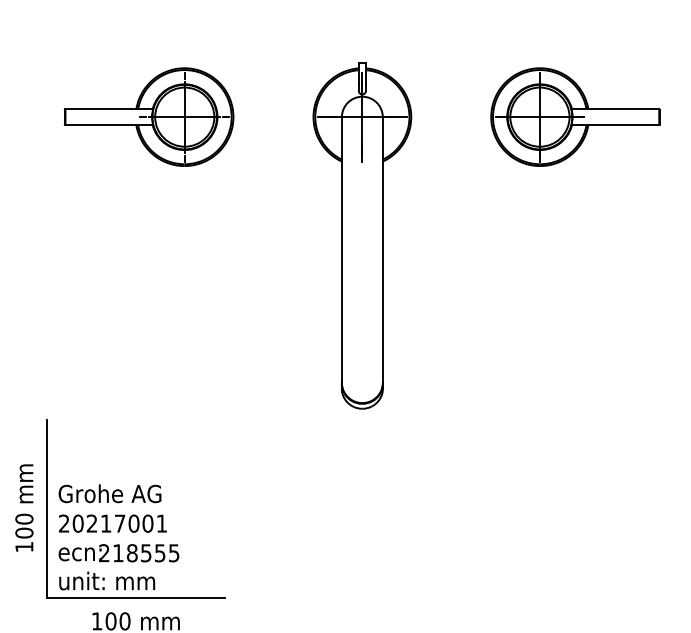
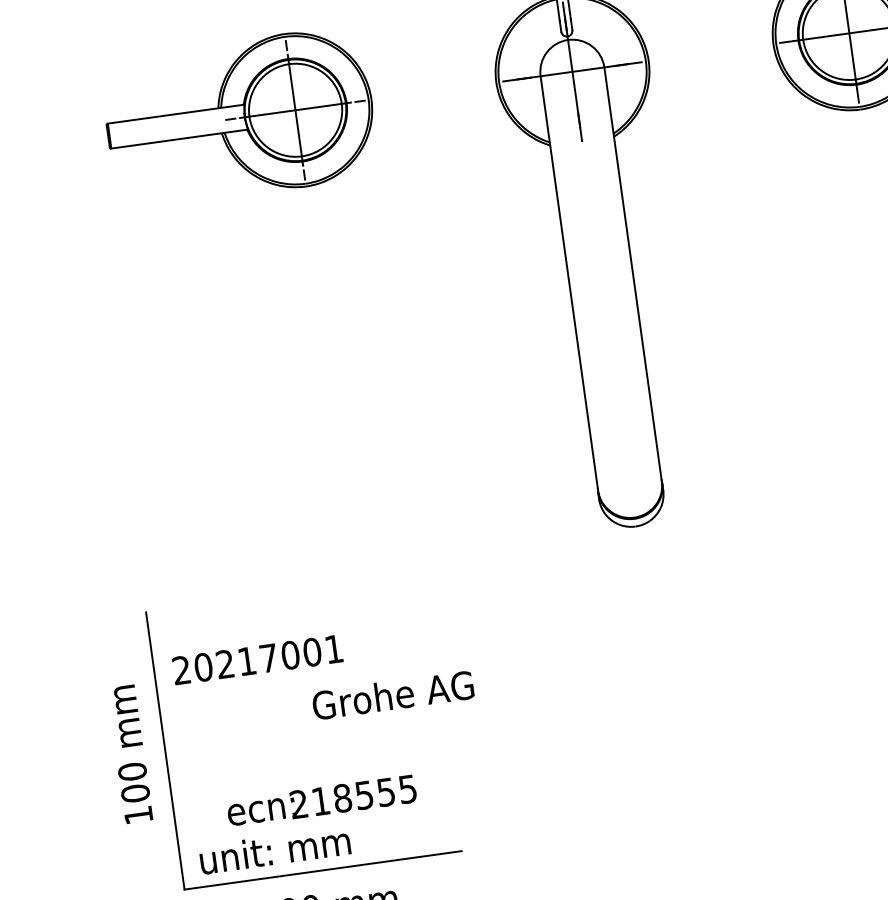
text: (109, 493) -> (392, 694), moved
text: (112, 523) -> (256, 659), moved
text: (118, 553) -> (321, 801), moved

